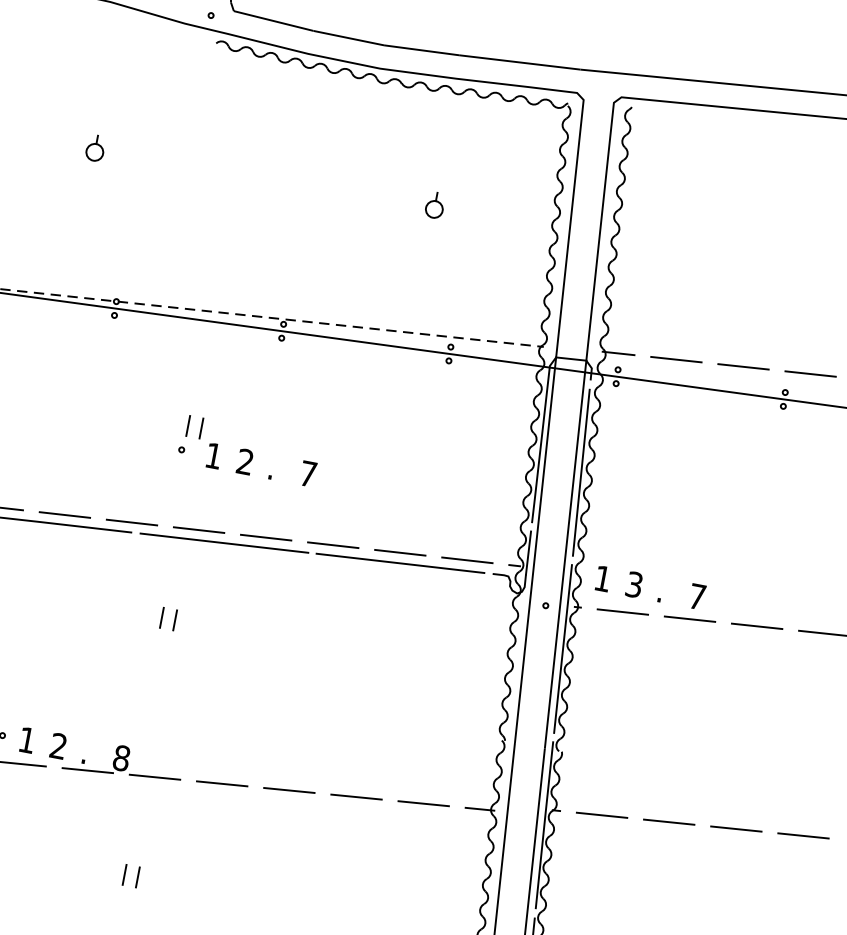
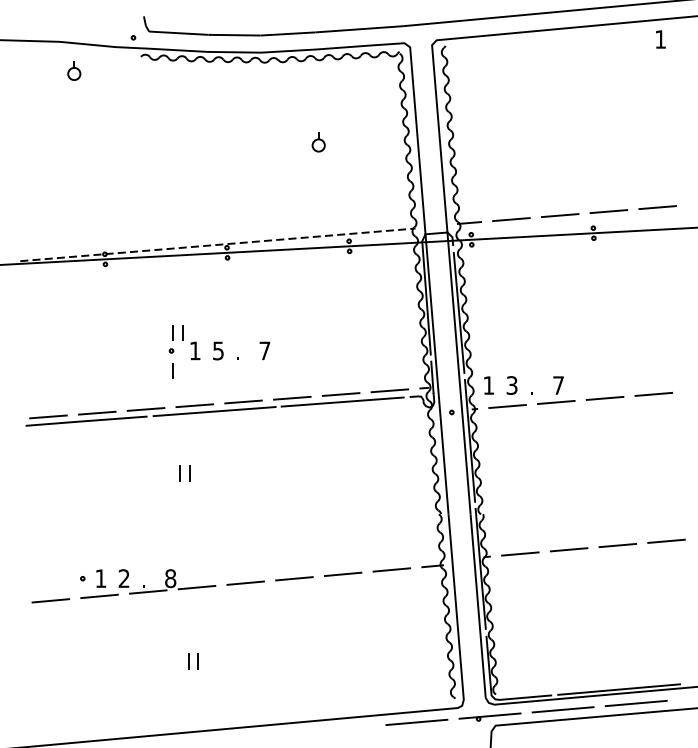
part: (95, 147) -> (74, 70), moved
text: (245, 461) -> (218, 350), 2 -> 5
line: (177, 476) -> (172, 370), added

